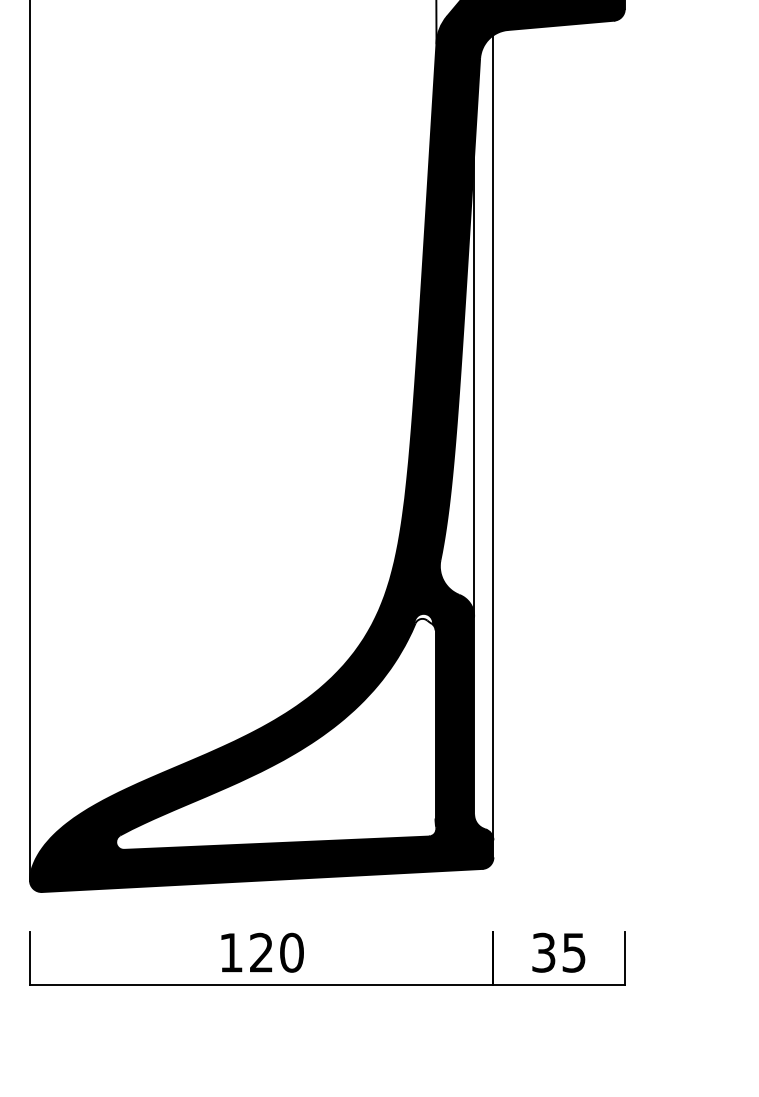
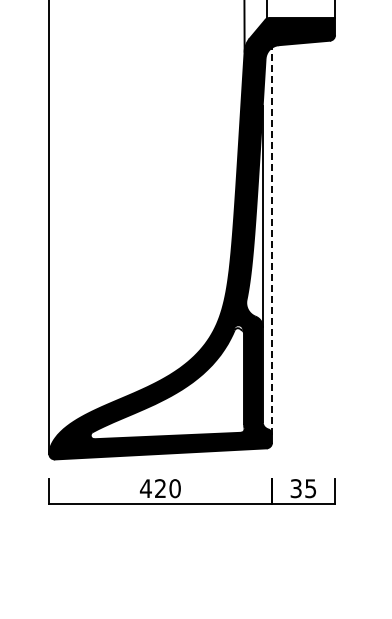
line: (492, 436) -> (271, 240), solid -> dashed
text: (230, 952) -> (145, 488), 120 -> 420

